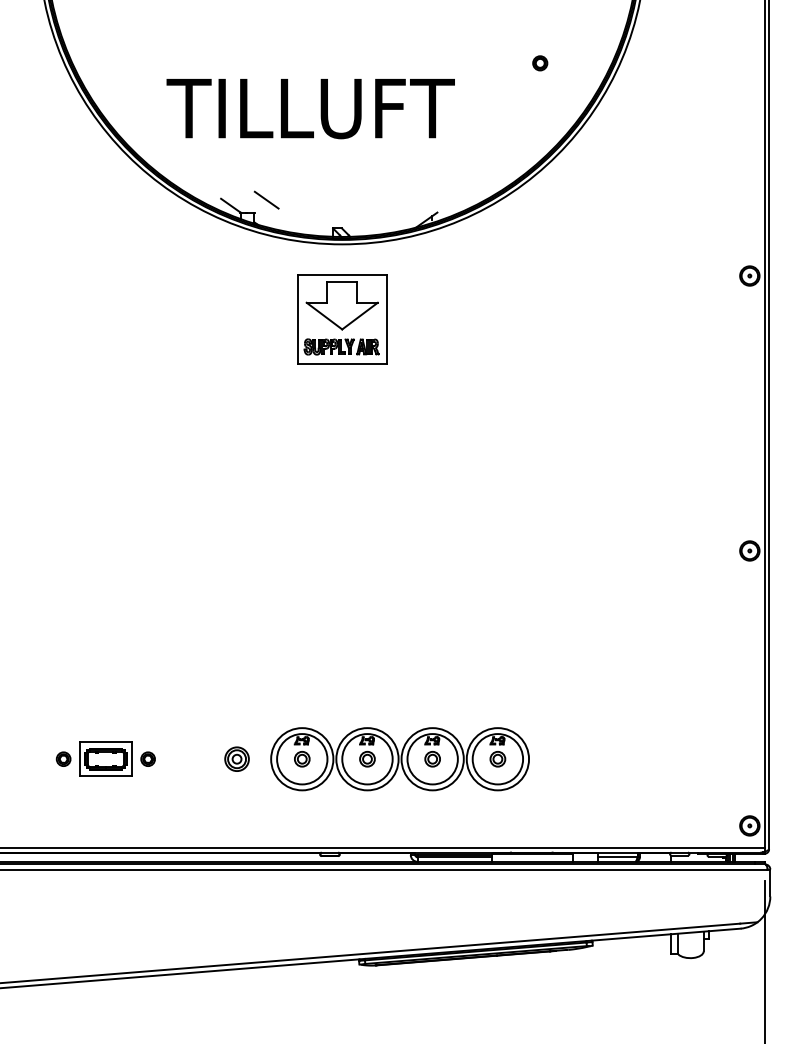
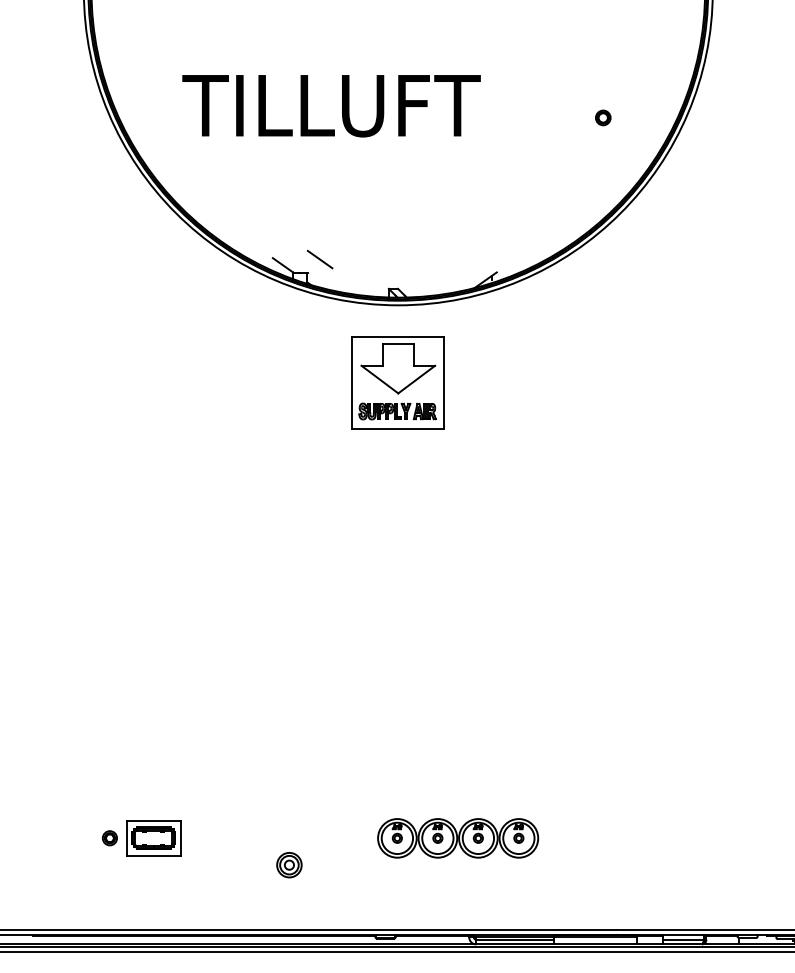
text: (310, 109) -> (331, 106), moved
part: (147, 758) -> (196, 837), removed
part: (236, 758) -> (288, 864), moved
part: (399, 759) -> (457, 838), size x0.6

